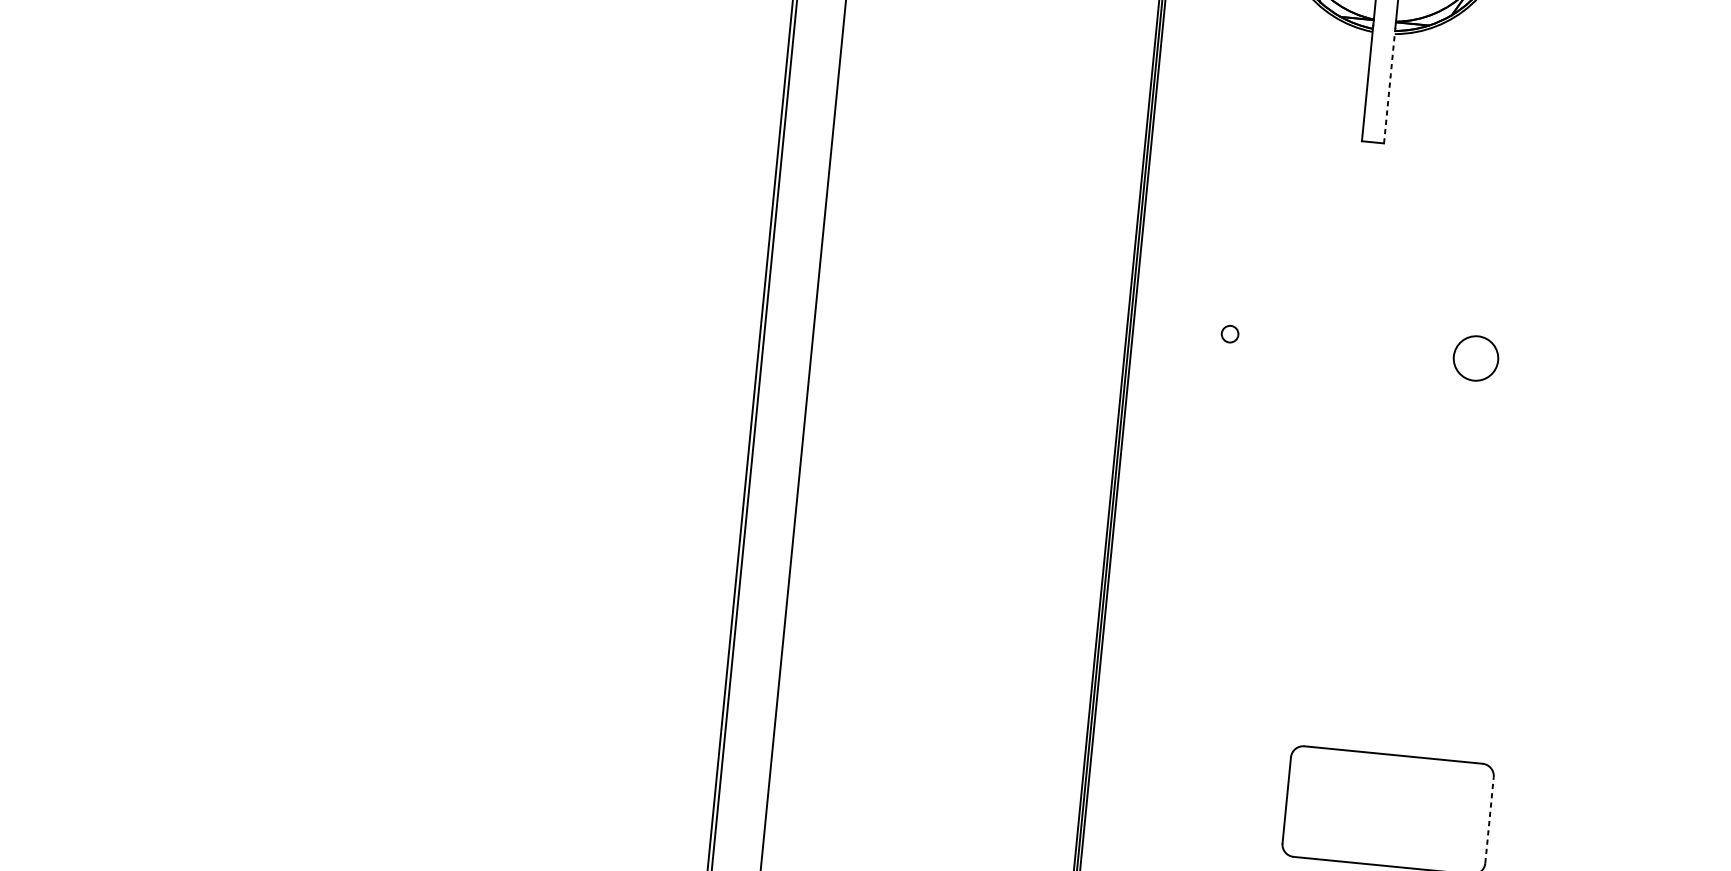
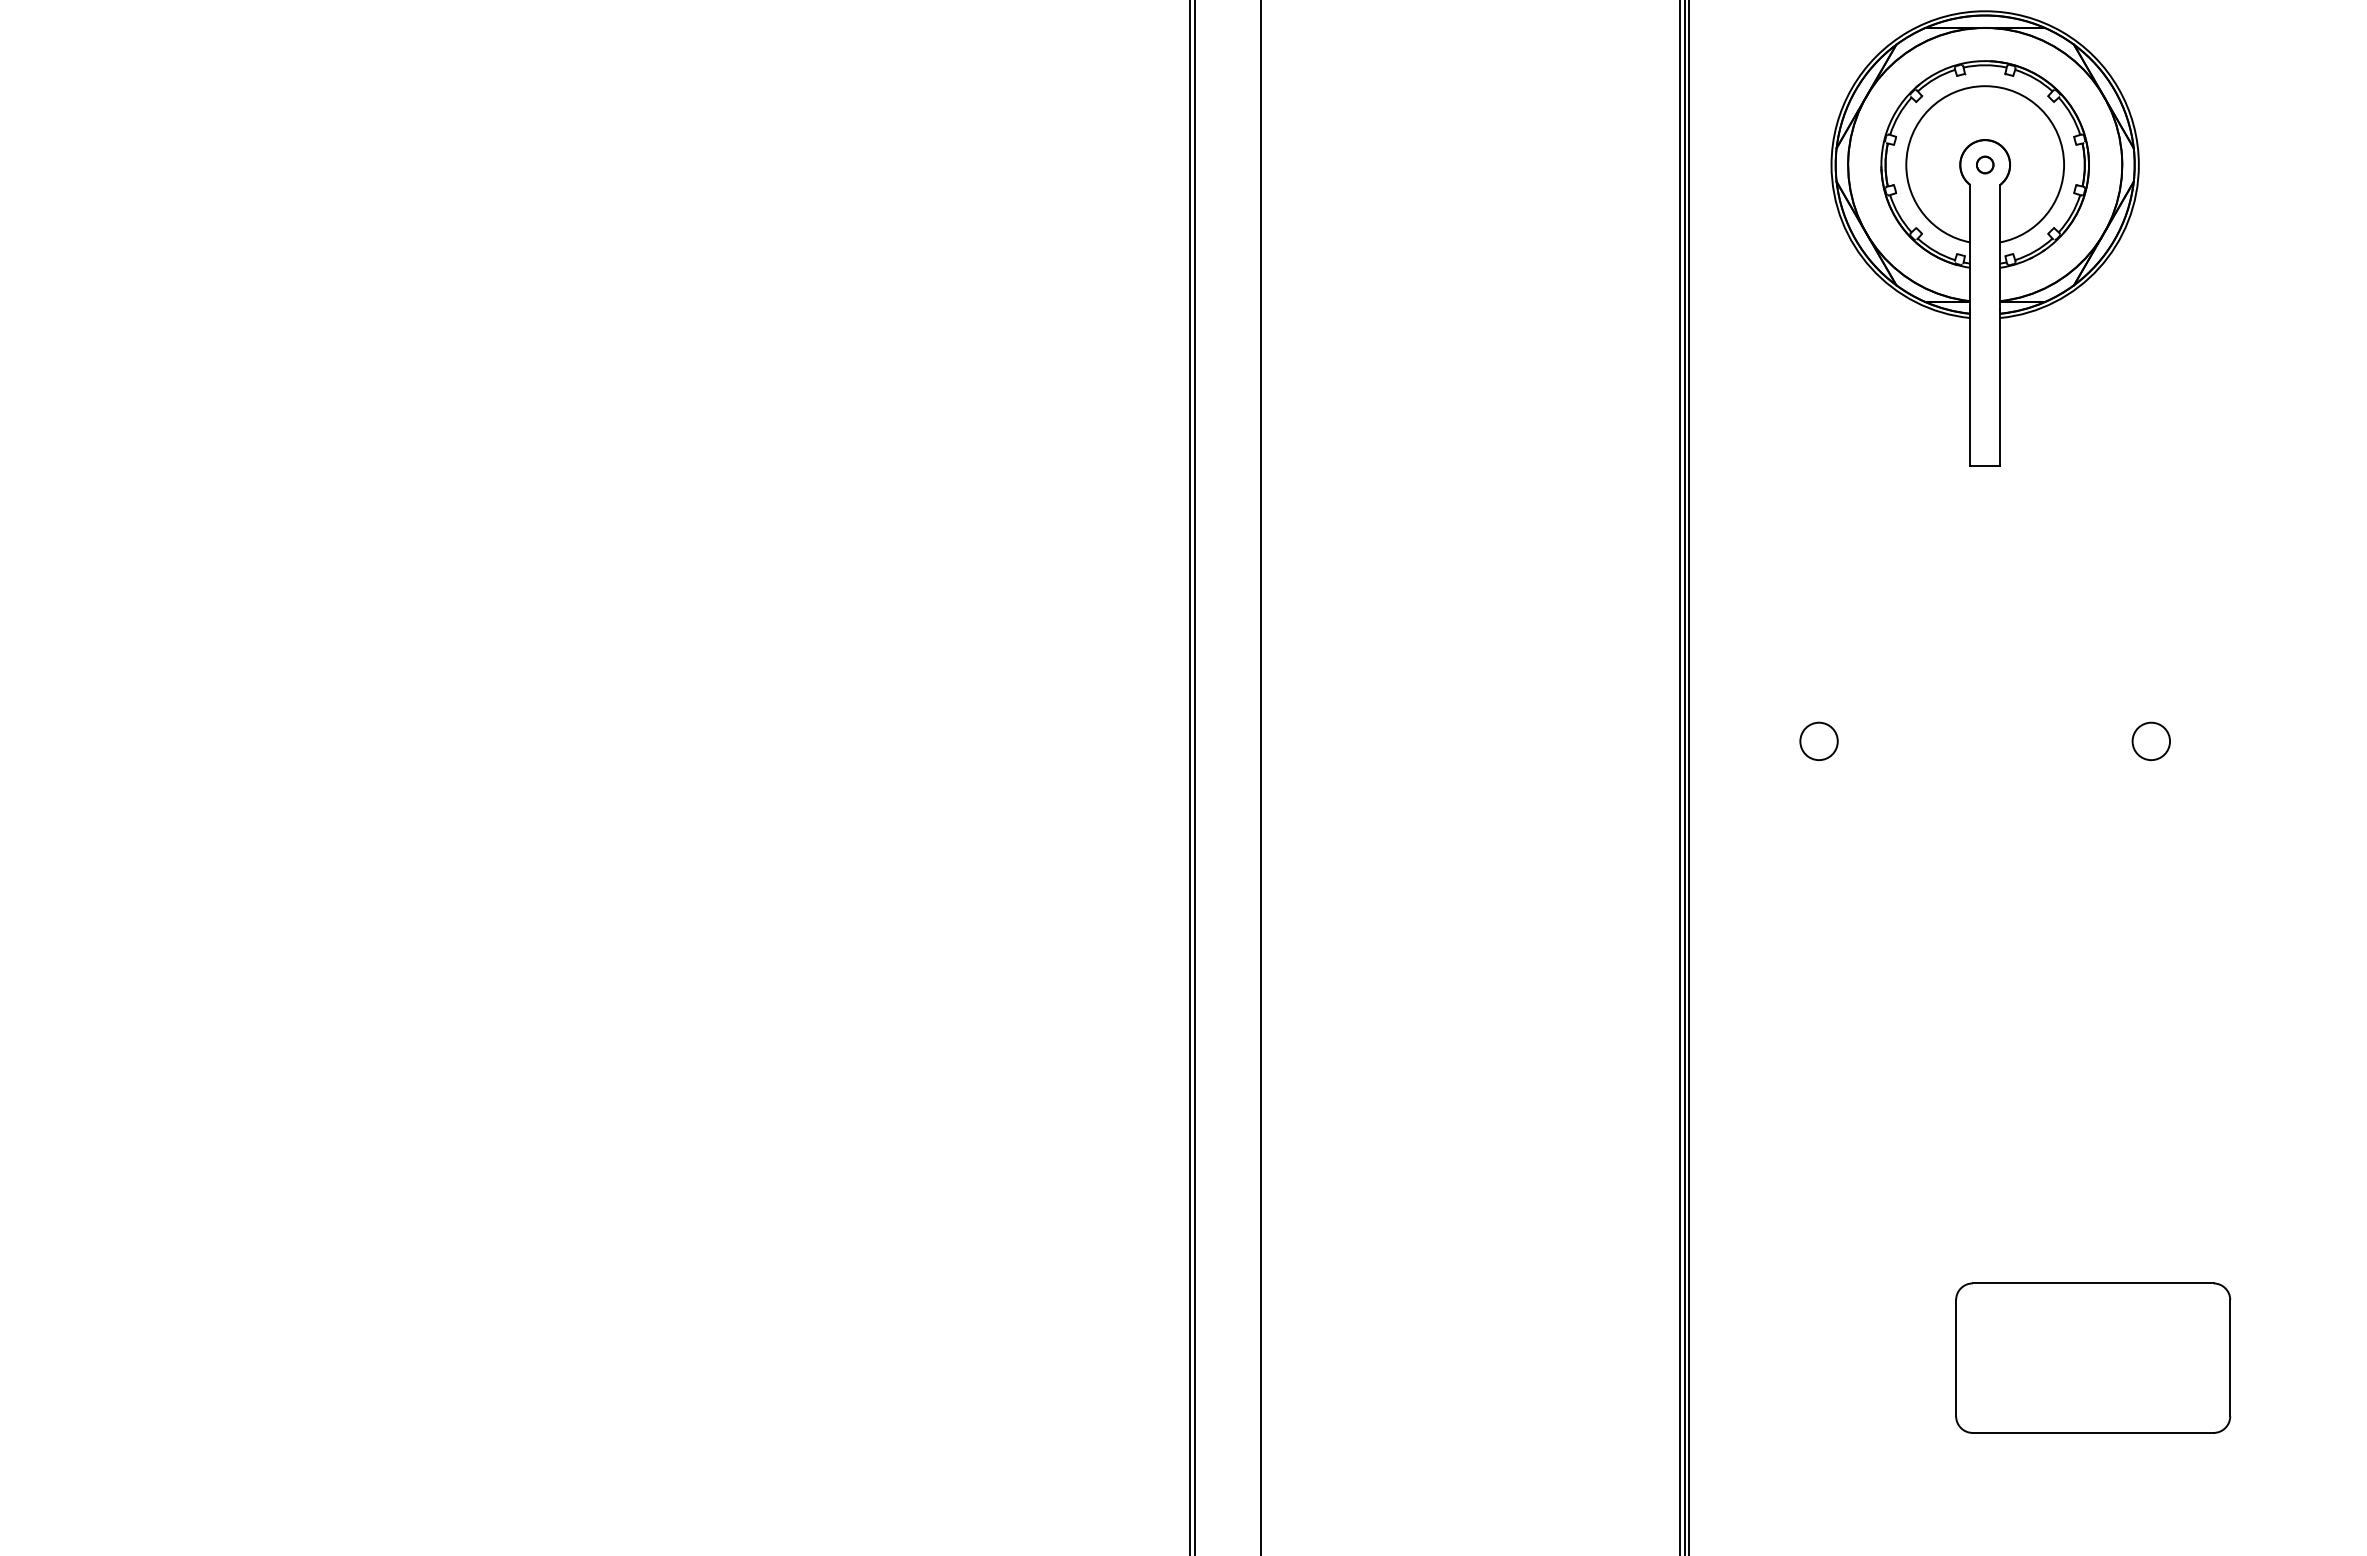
line: (1389, 85) -> (2000, 387), dashed -> solid
circle: (1229, 334) -> (1818, 741), size x1.67
circle: (1475, 357) -> (2150, 740), size x0.62
line: (1489, 819) -> (2230, 1357), dashed -> solid

